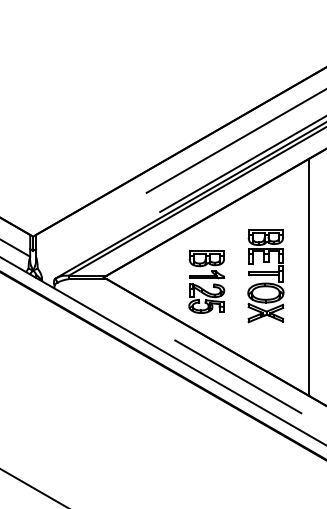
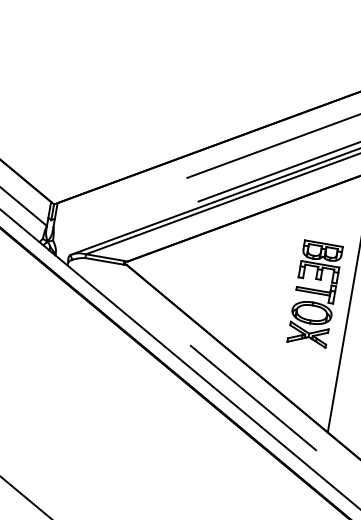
part: (265, 276) -> (314, 294), moved
part: (206, 281) -> (236, 286), removed

